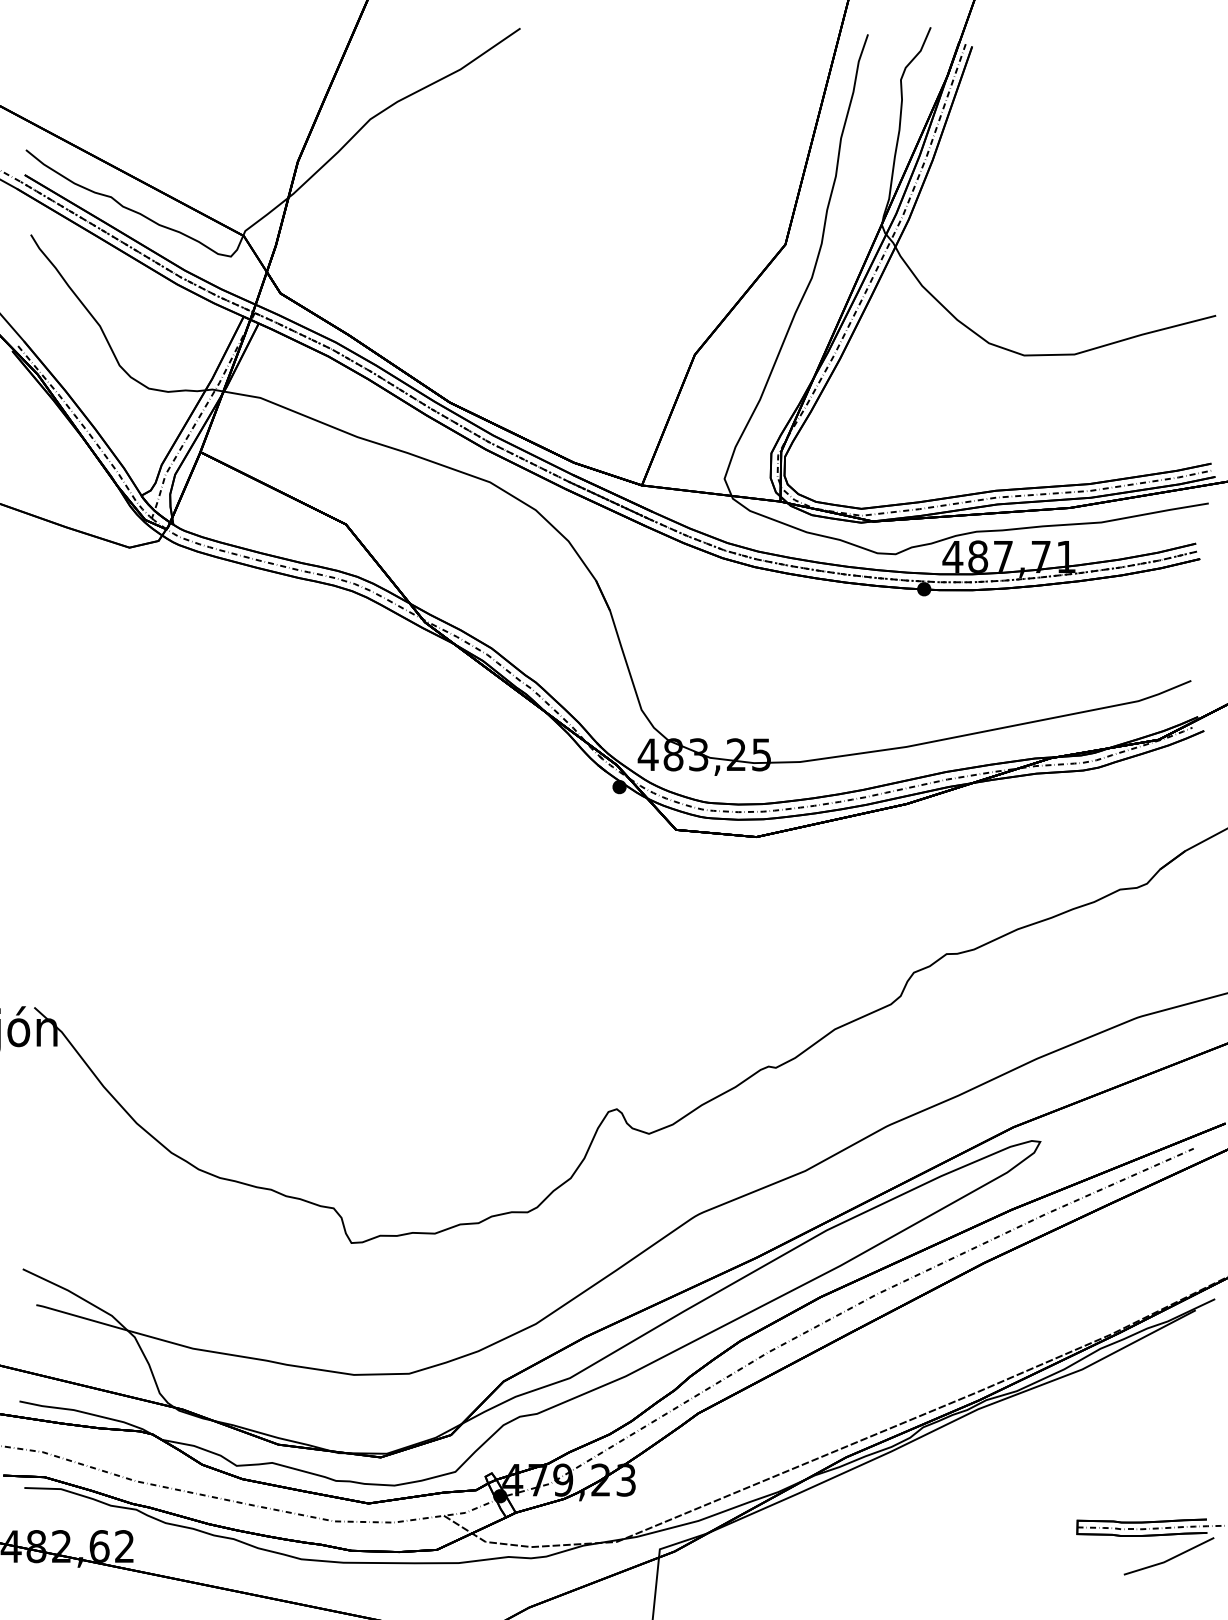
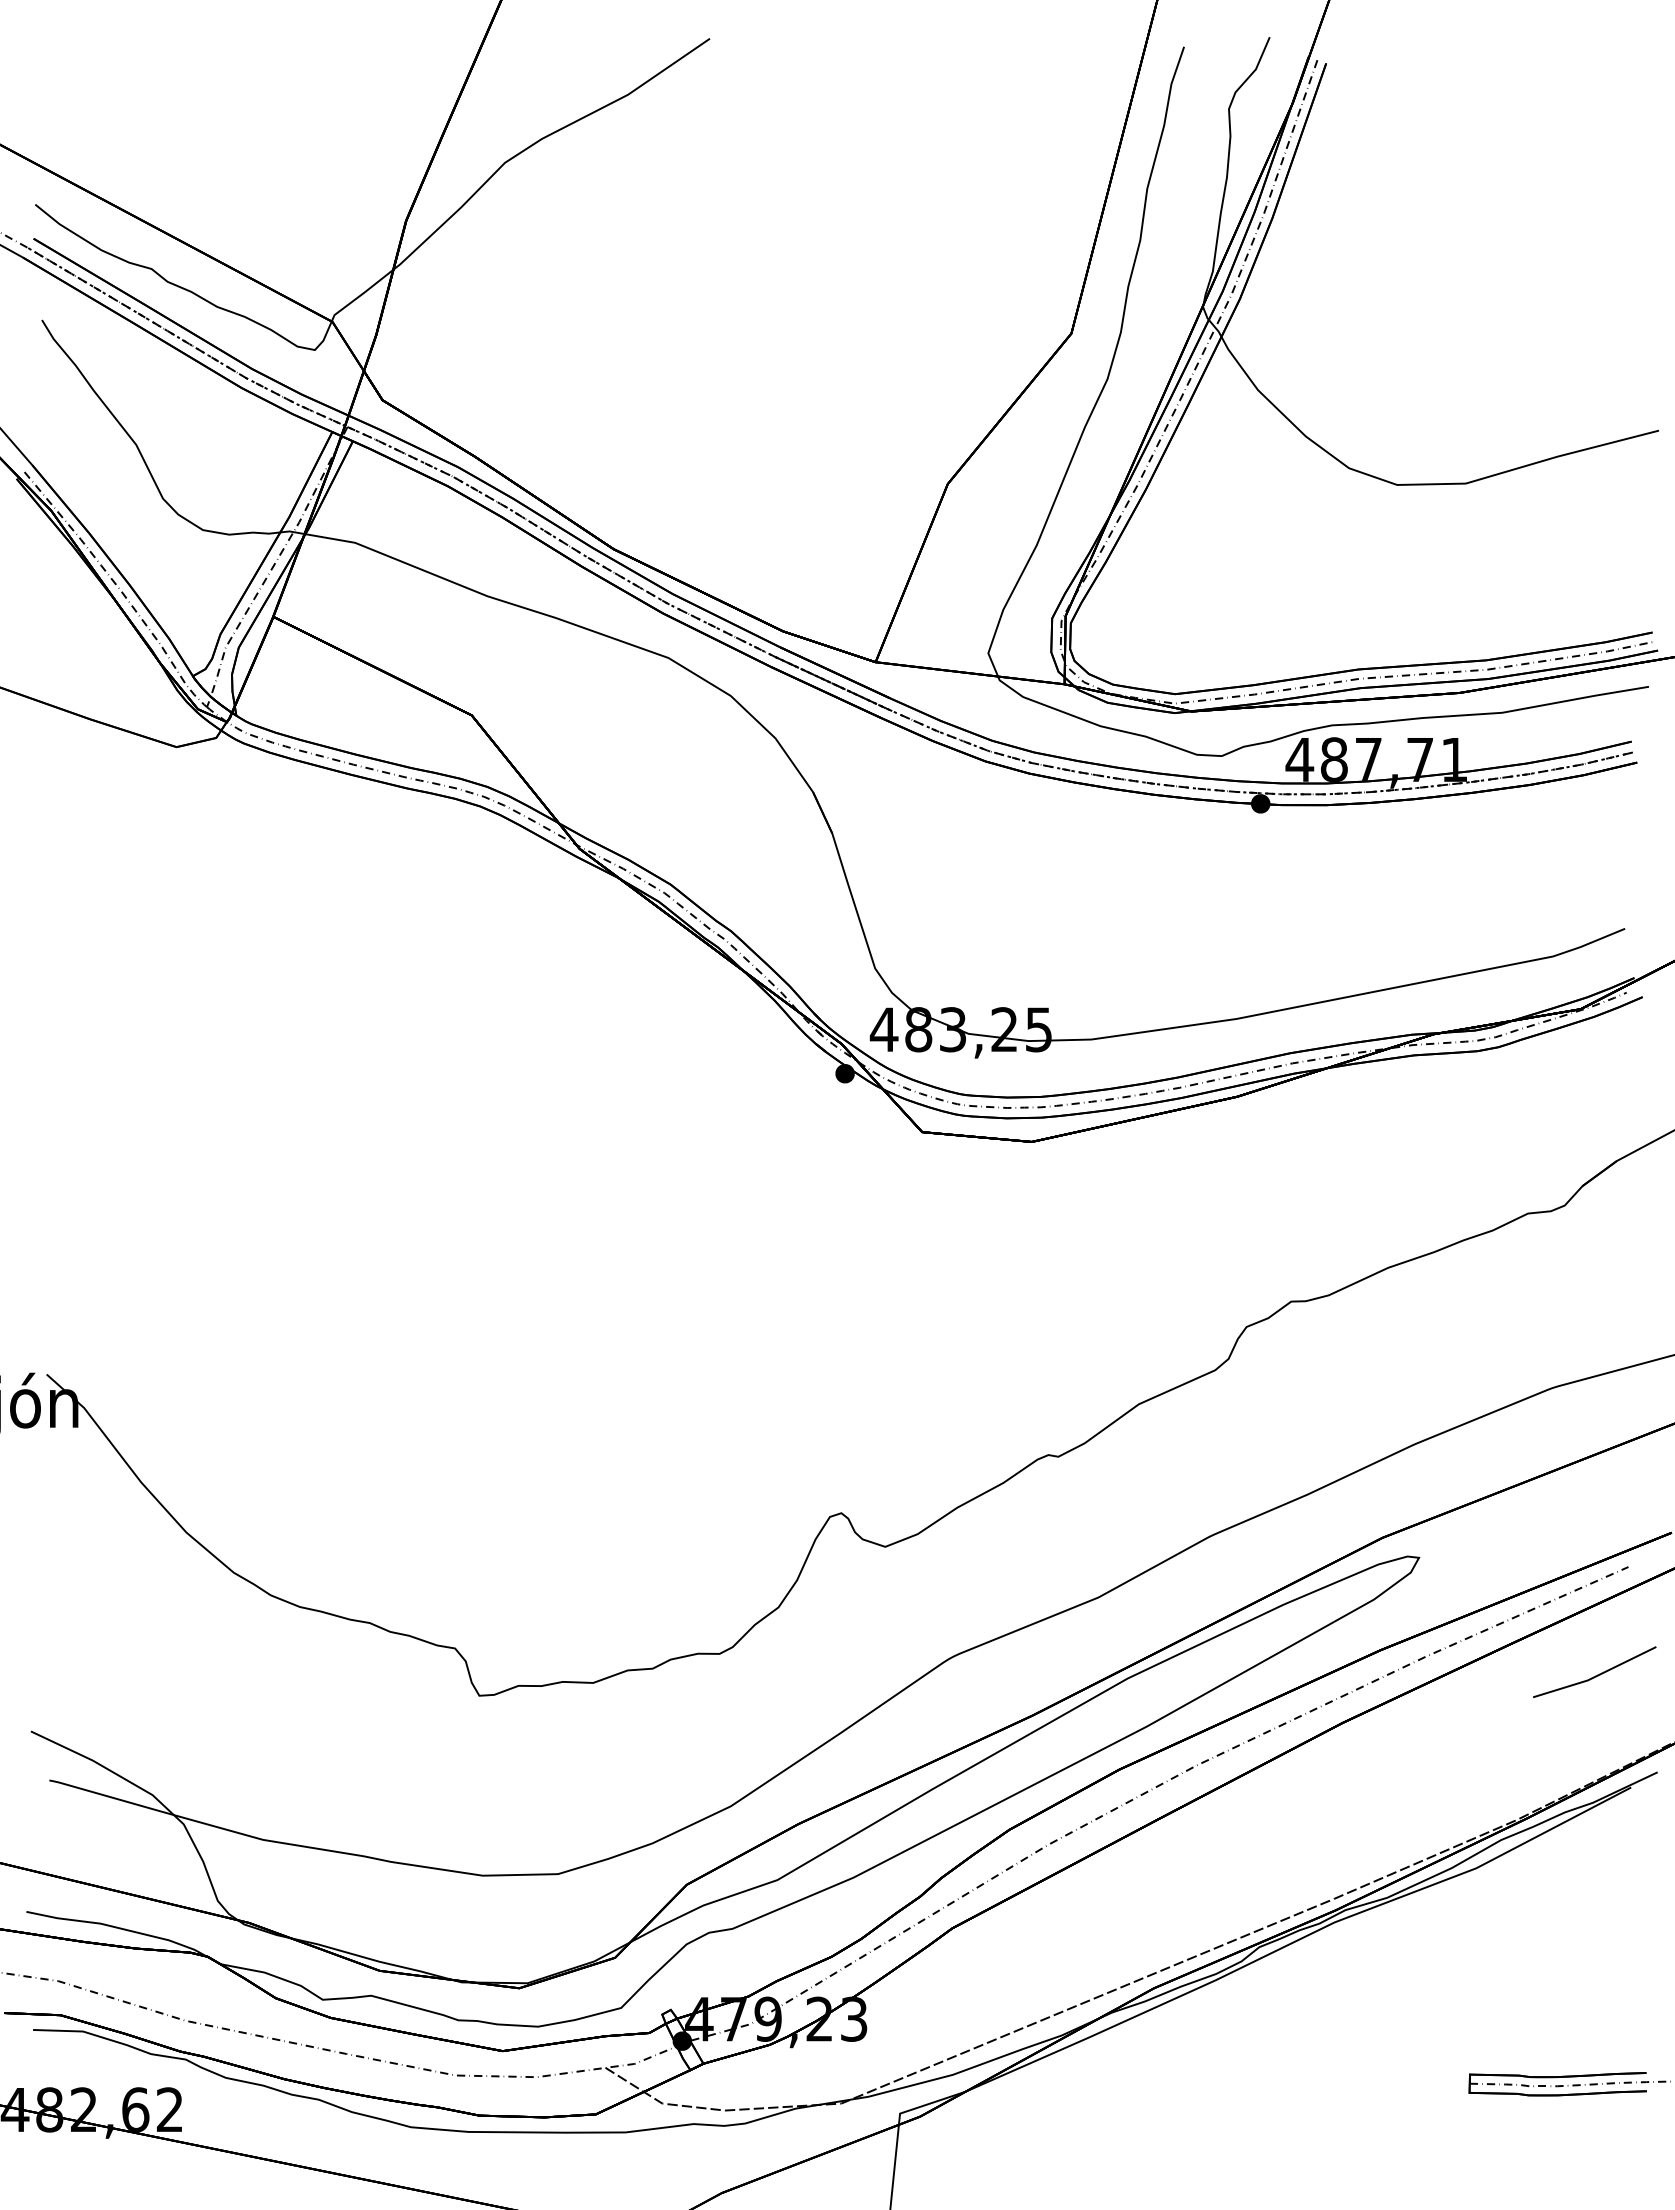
line: (1169, 1558) -> (1595, 1675), moved

